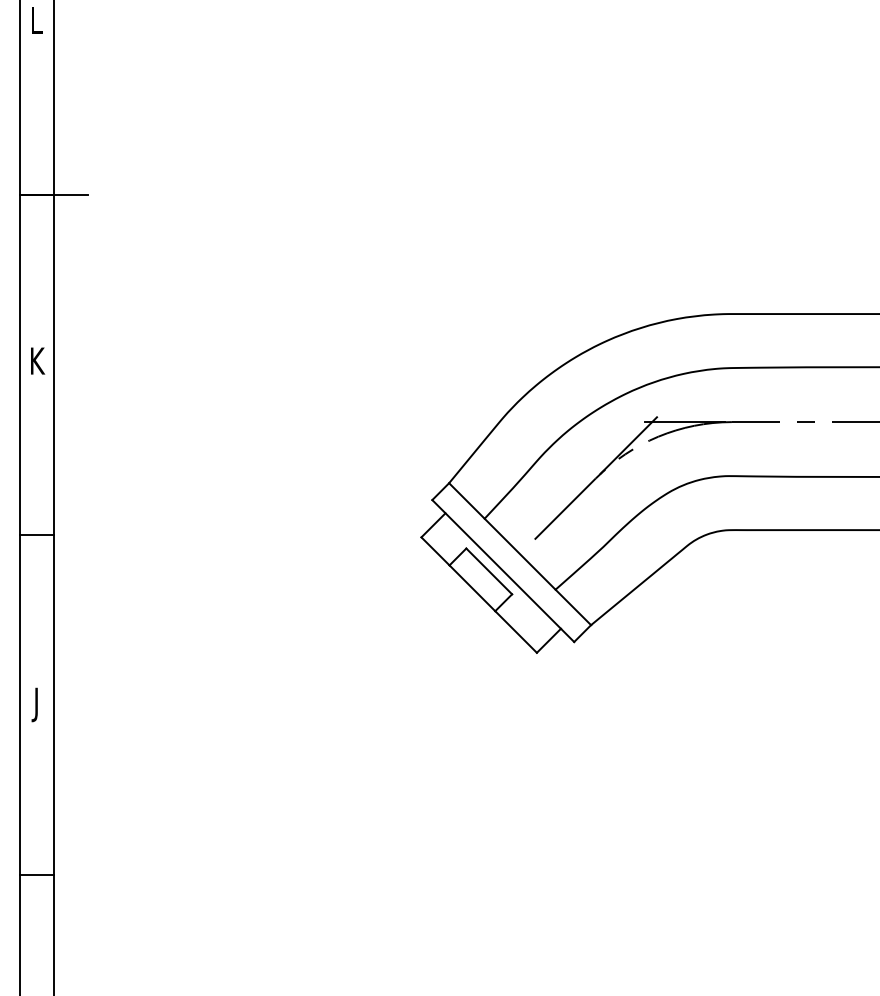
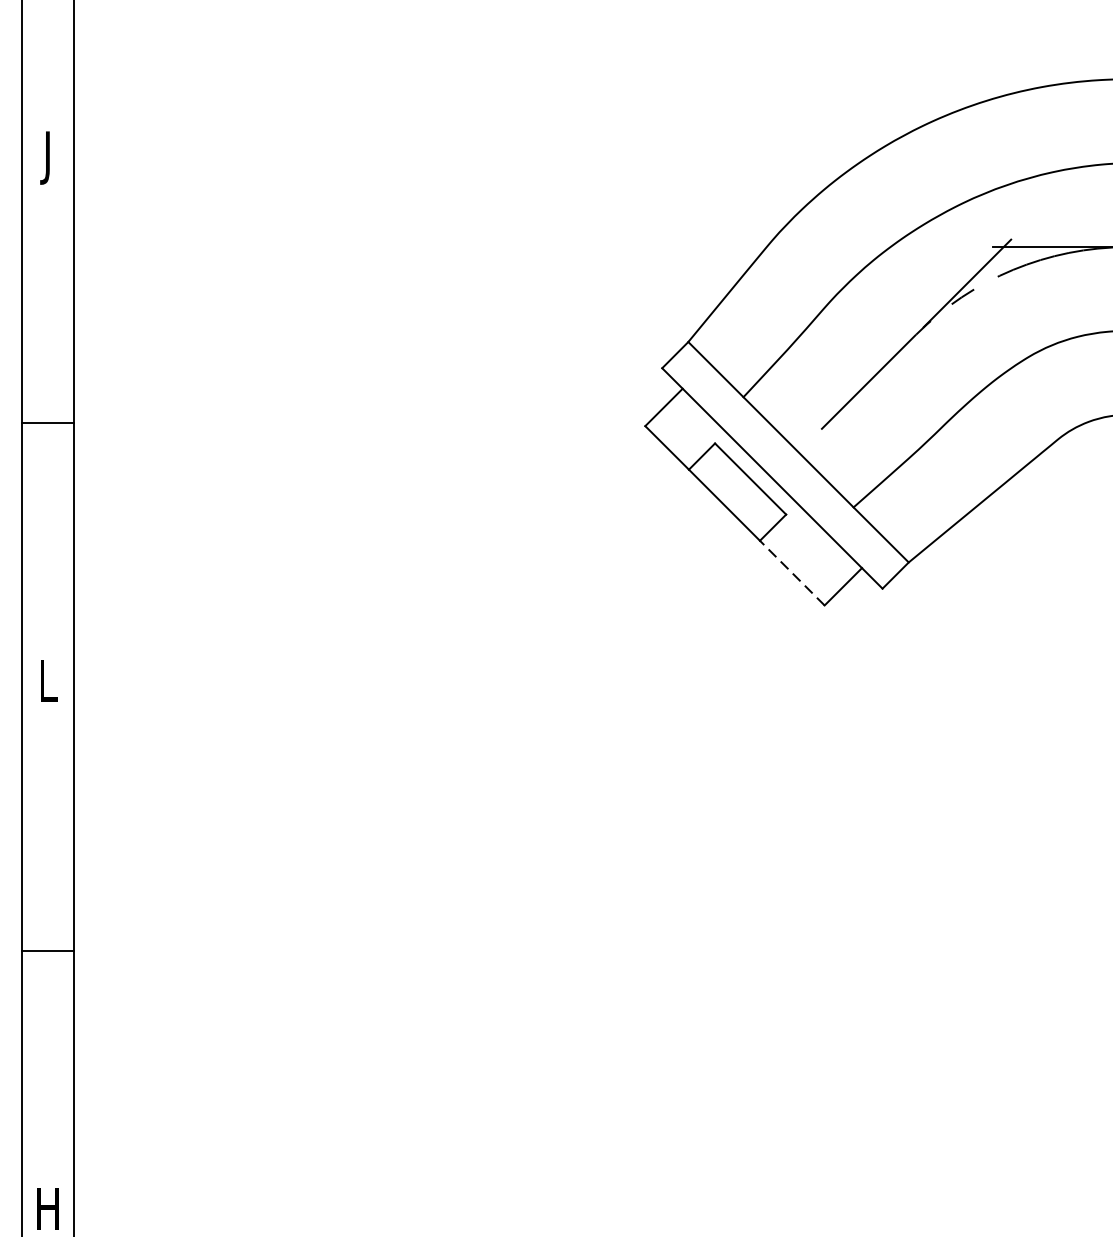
text: (38, 364) -> (50, 157), K -> J
line: (515, 631) -> (791, 572), solid -> dashed
text: (36, 704) -> (47, 685), J -> L

